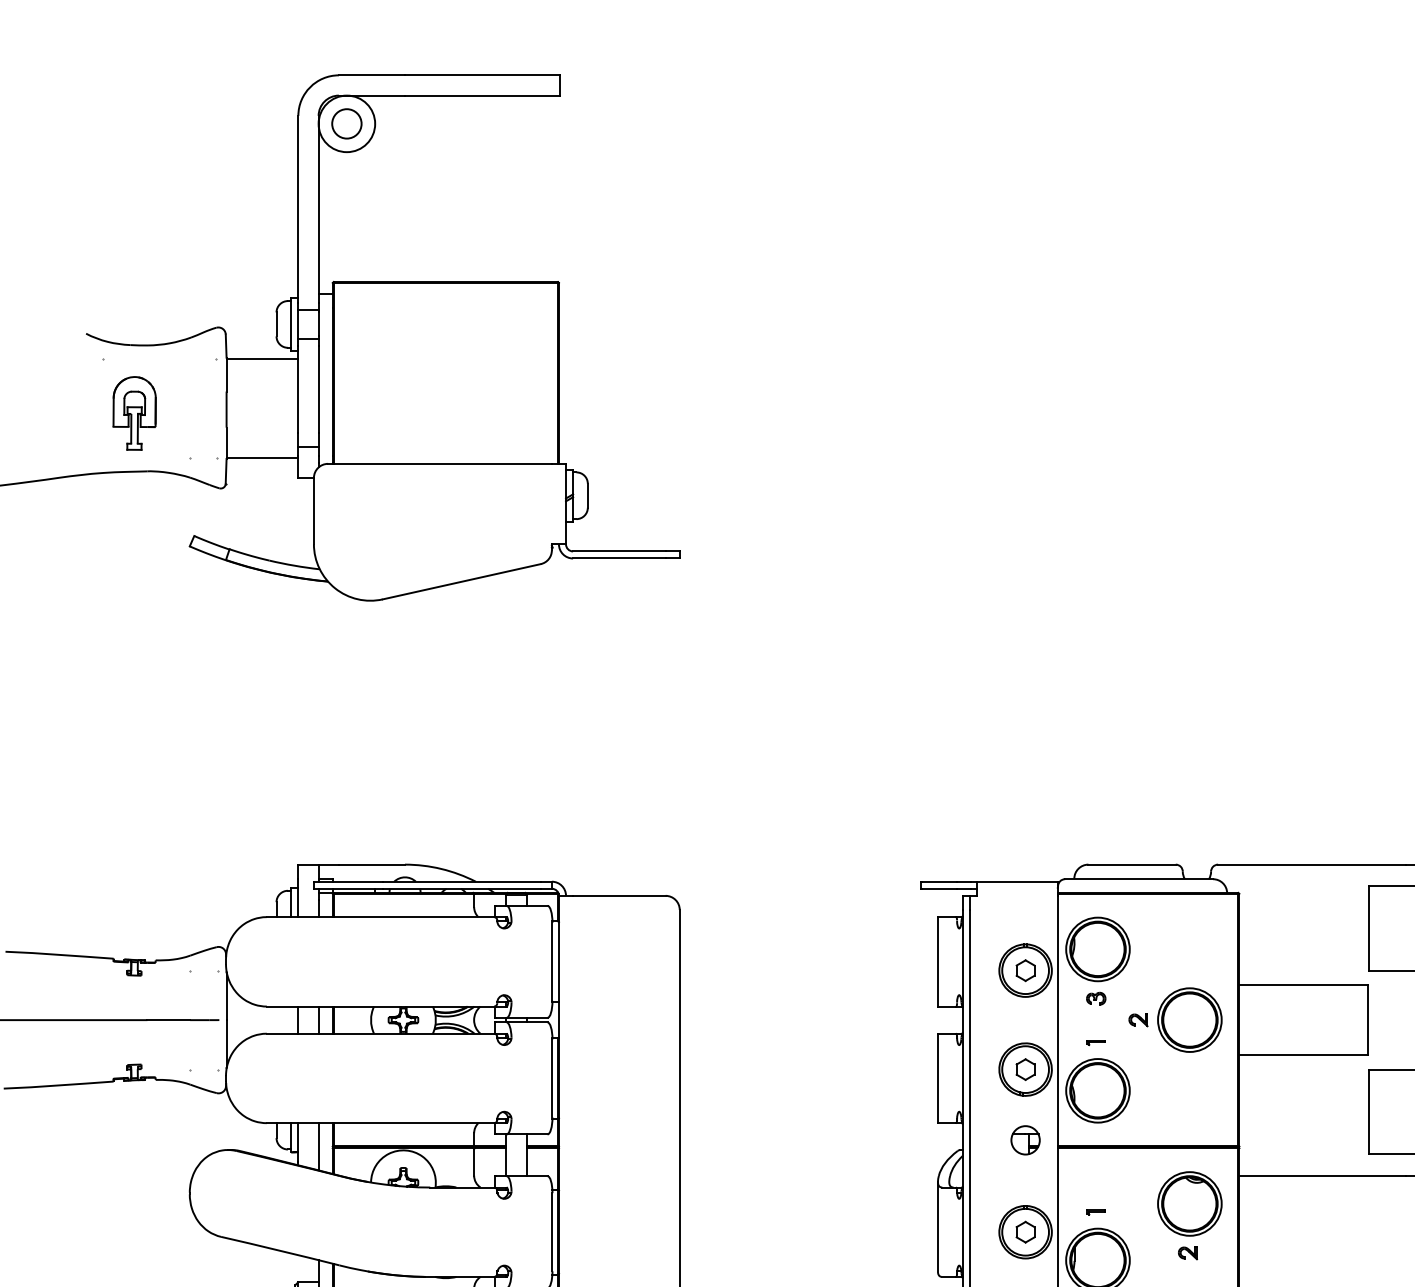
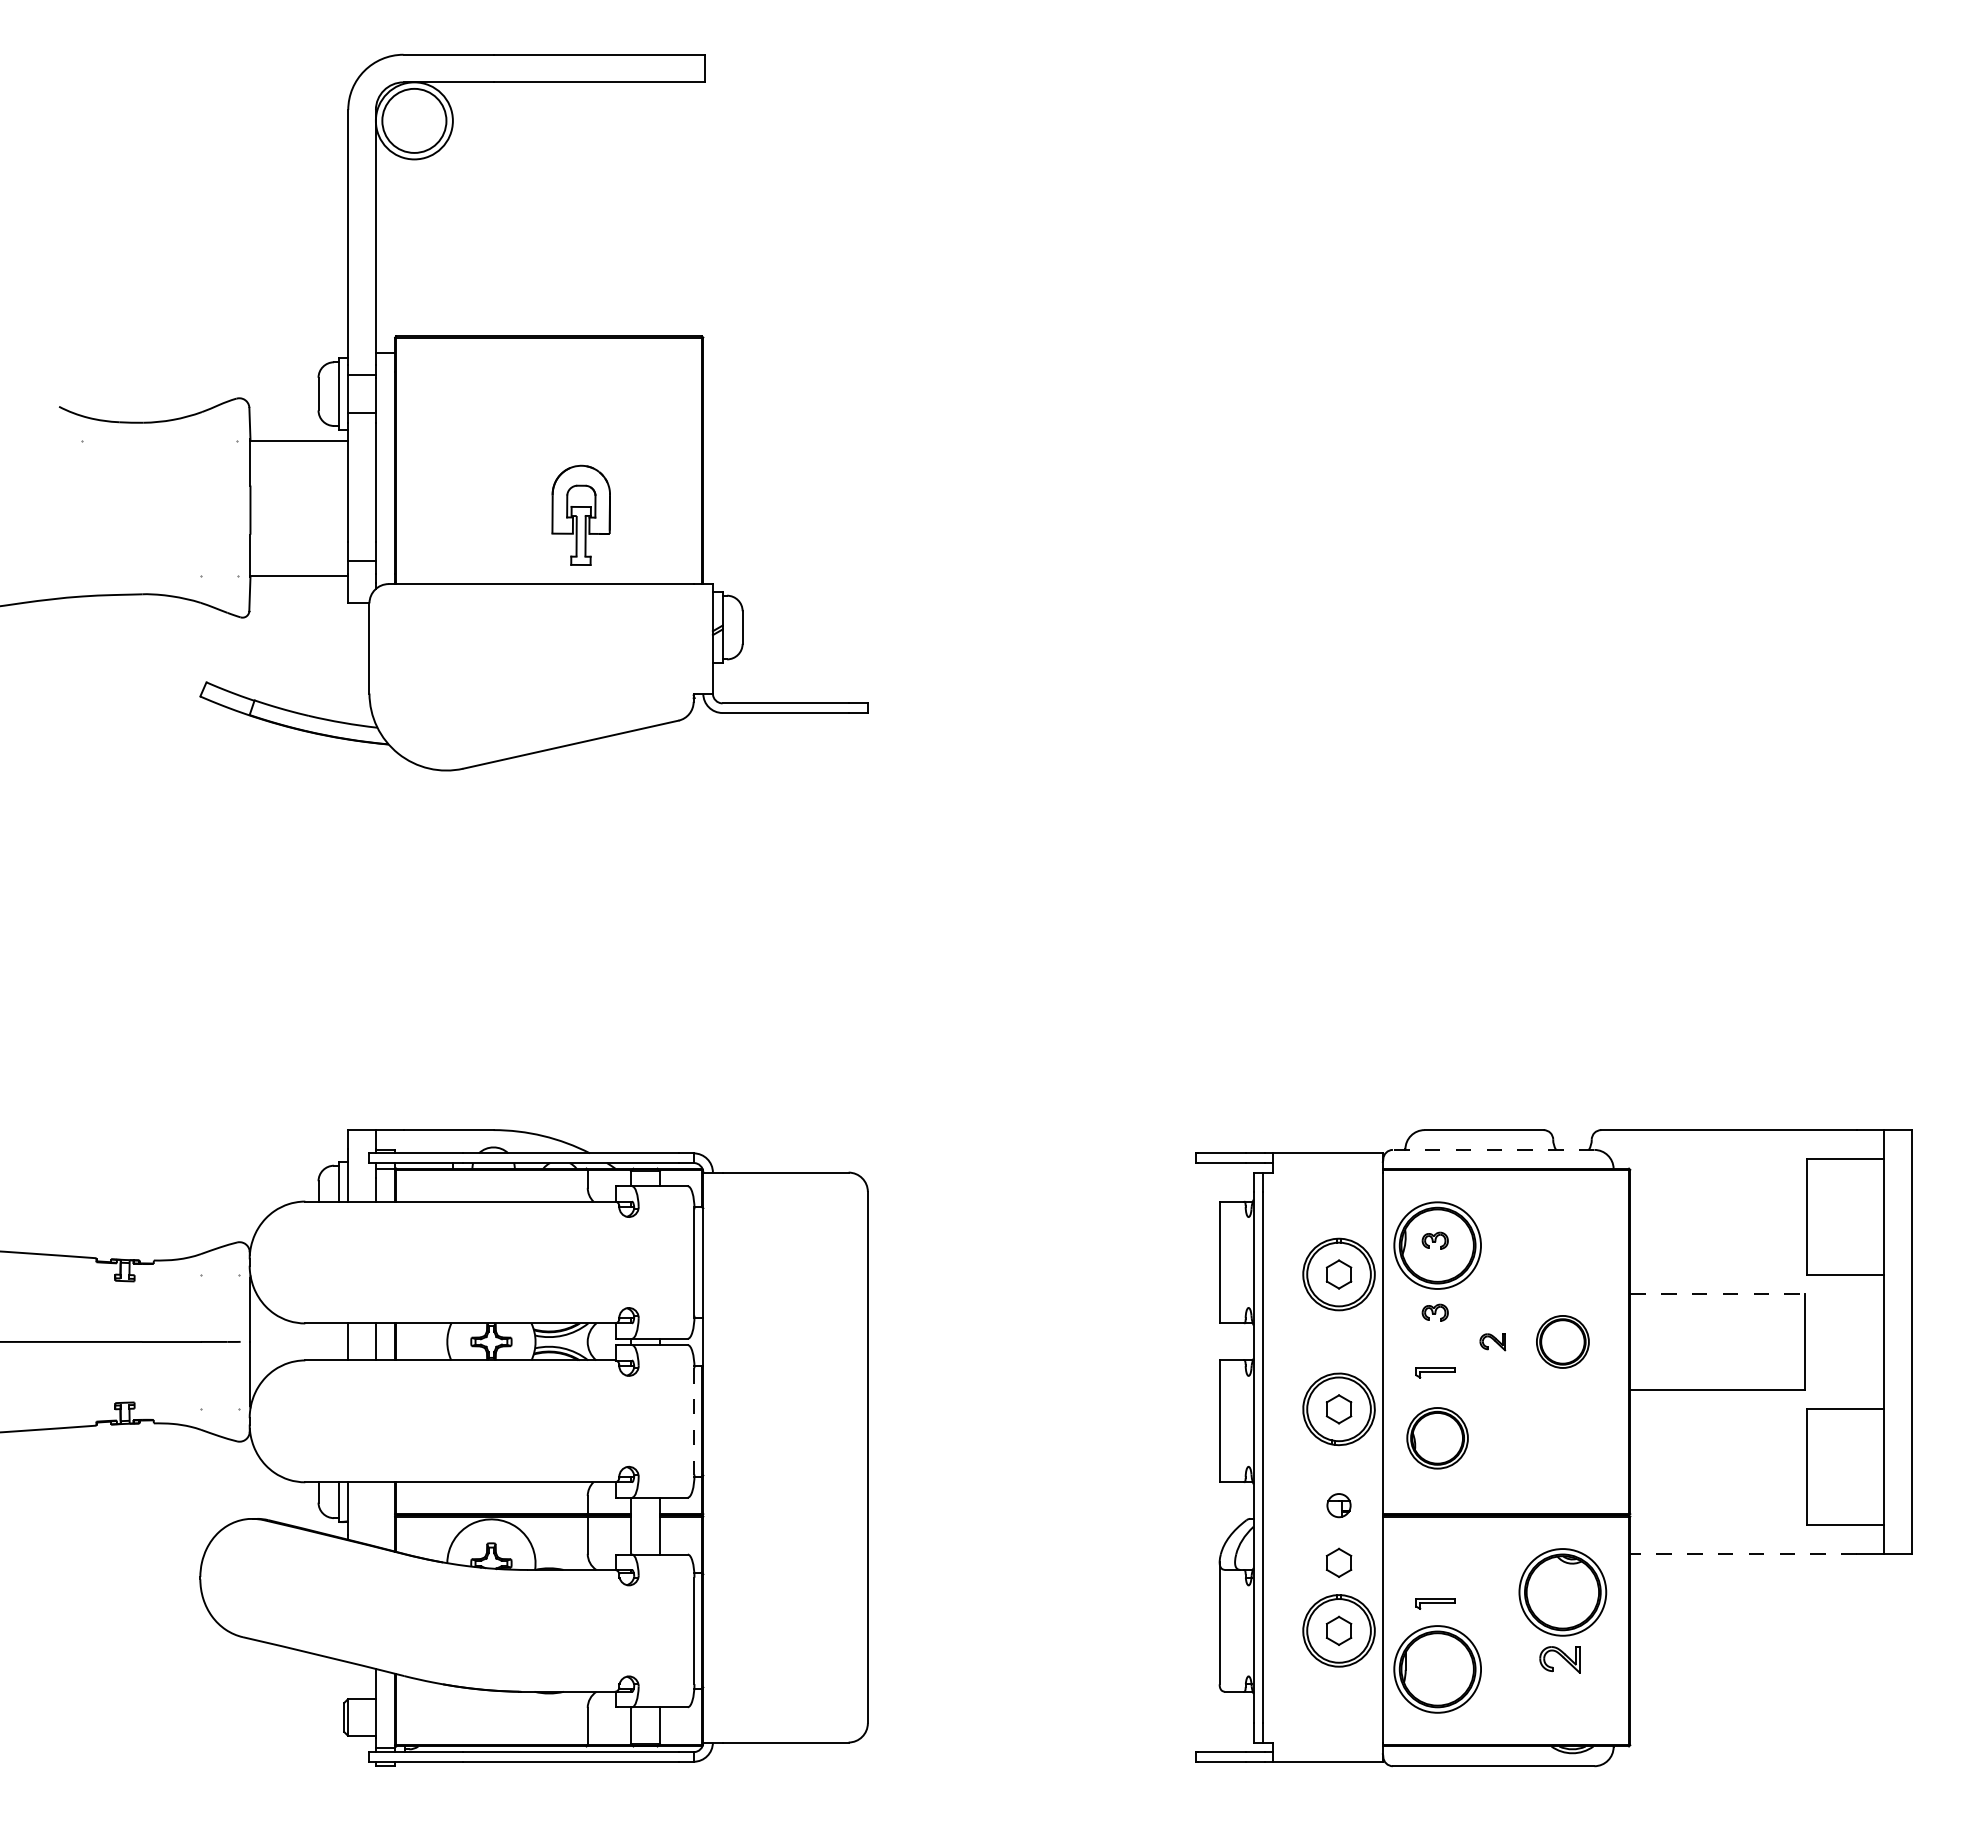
circle: (346, 123) -> (414, 120), size x1.6
part: (134, 412) -> (580, 514), moved
line: (1138, 878) -> (1493, 1149), solid -> dashed
part: (1095, 945) -> (1434, 1240), added
line: (1304, 984) -> (1718, 1293), solid -> dashed
part: (1189, 1019) -> (1562, 1341), size x0.6
part: (1095, 1042) -> (1434, 1372), size x1.6
line: (552, 1078) -> (694, 1421), solid -> dashed
part: (1097, 1091) -> (1437, 1438), size x0.7
part: (1025, 1140) -> (1338, 1505), size x0.6
line: (318, 1146) -> (375, 1514), removed
line: (1321, 1175) -> (1742, 1553), solid -> dashed
part: (1025, 1182) -> (1338, 1562), added
part: (1095, 1212) -> (1434, 1603), size x1.6
part: (1188, 1253) -> (1560, 1659), size x1.6

